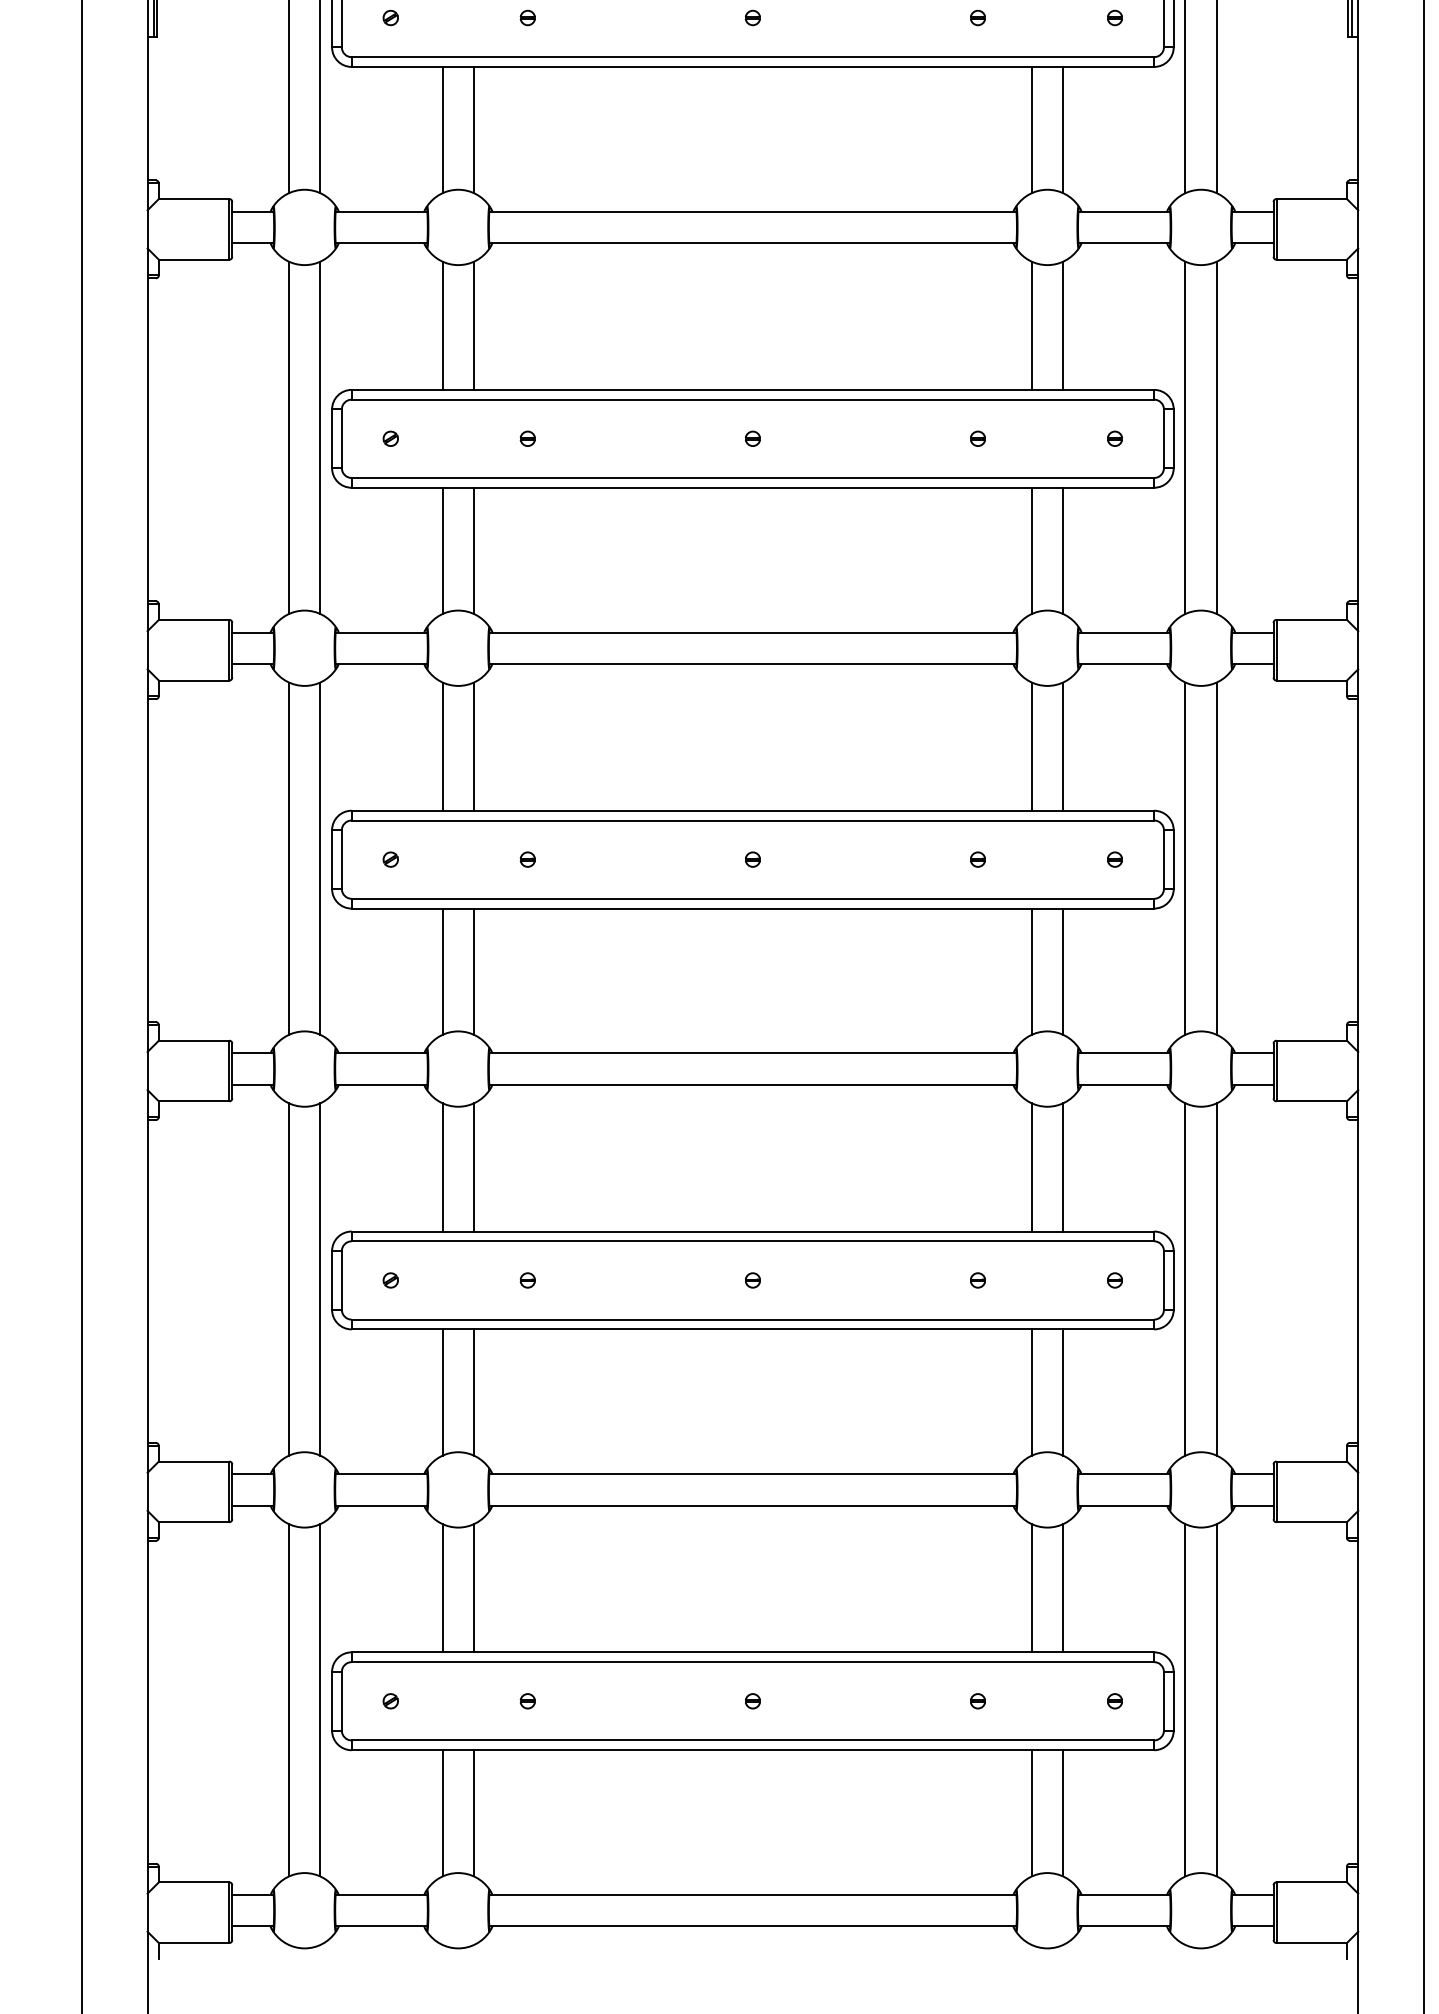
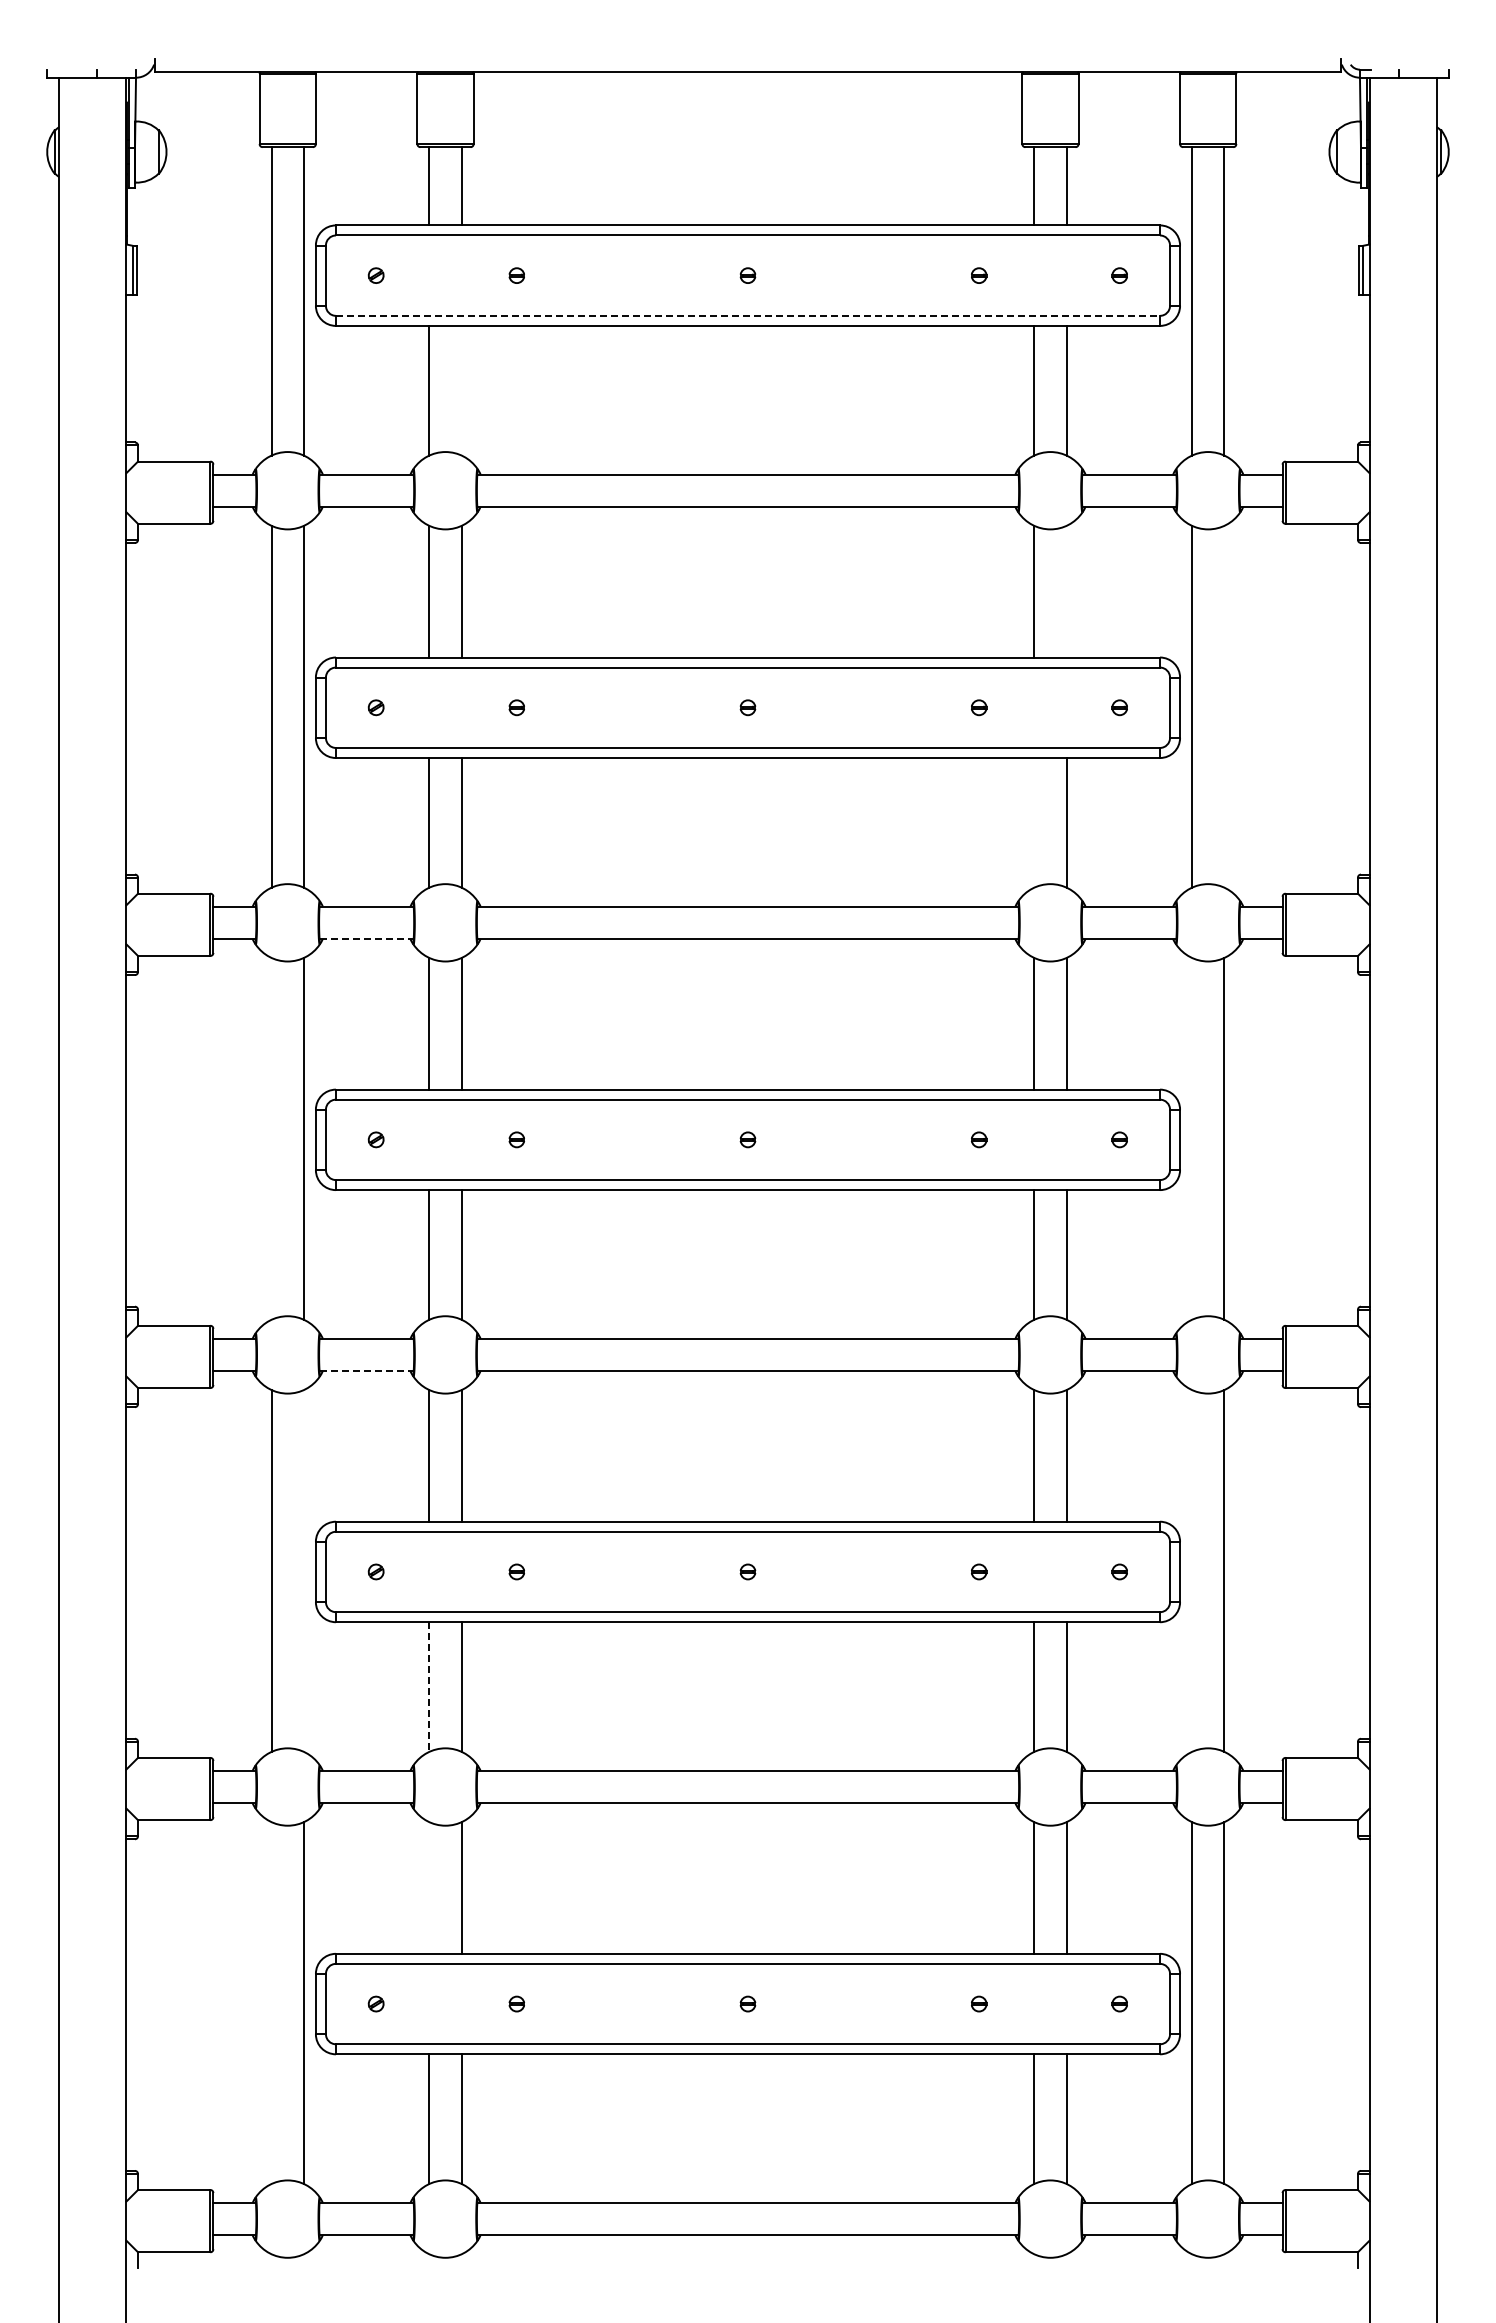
line: (753, 56) -> (748, 315), solid -> dashed
line: (473, 129) -> (461, 390), removed
line: (1063, 325) -> (1066, 591), removed
line: (1216, 437) -> (1224, 706), removed
line: (1031, 550) -> (1034, 822), removed
line: (382, 663) -> (367, 938), solid -> dashed
line: (288, 858) -> (271, 1138), removed
line: (1185, 858) -> (1192, 1138), removed
line: (382, 1085) -> (367, 1371), solid -> dashed
line: (320, 1279) -> (303, 1570), removed
line: (1185, 1279) -> (1192, 1570), removed
line: (442, 1392) -> (429, 1687), solid -> dashed
line: (442, 1587) -> (429, 1887), removed
line: (288, 1699) -> (271, 2002), removed

